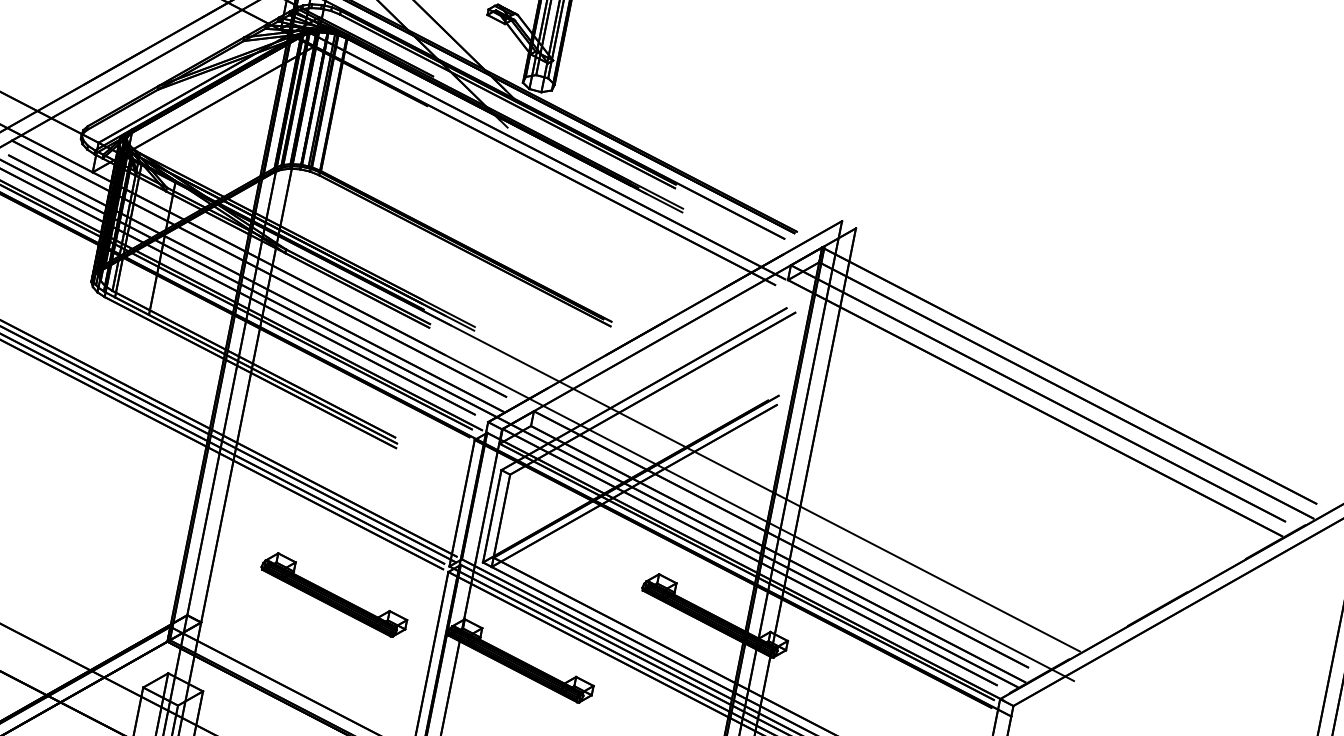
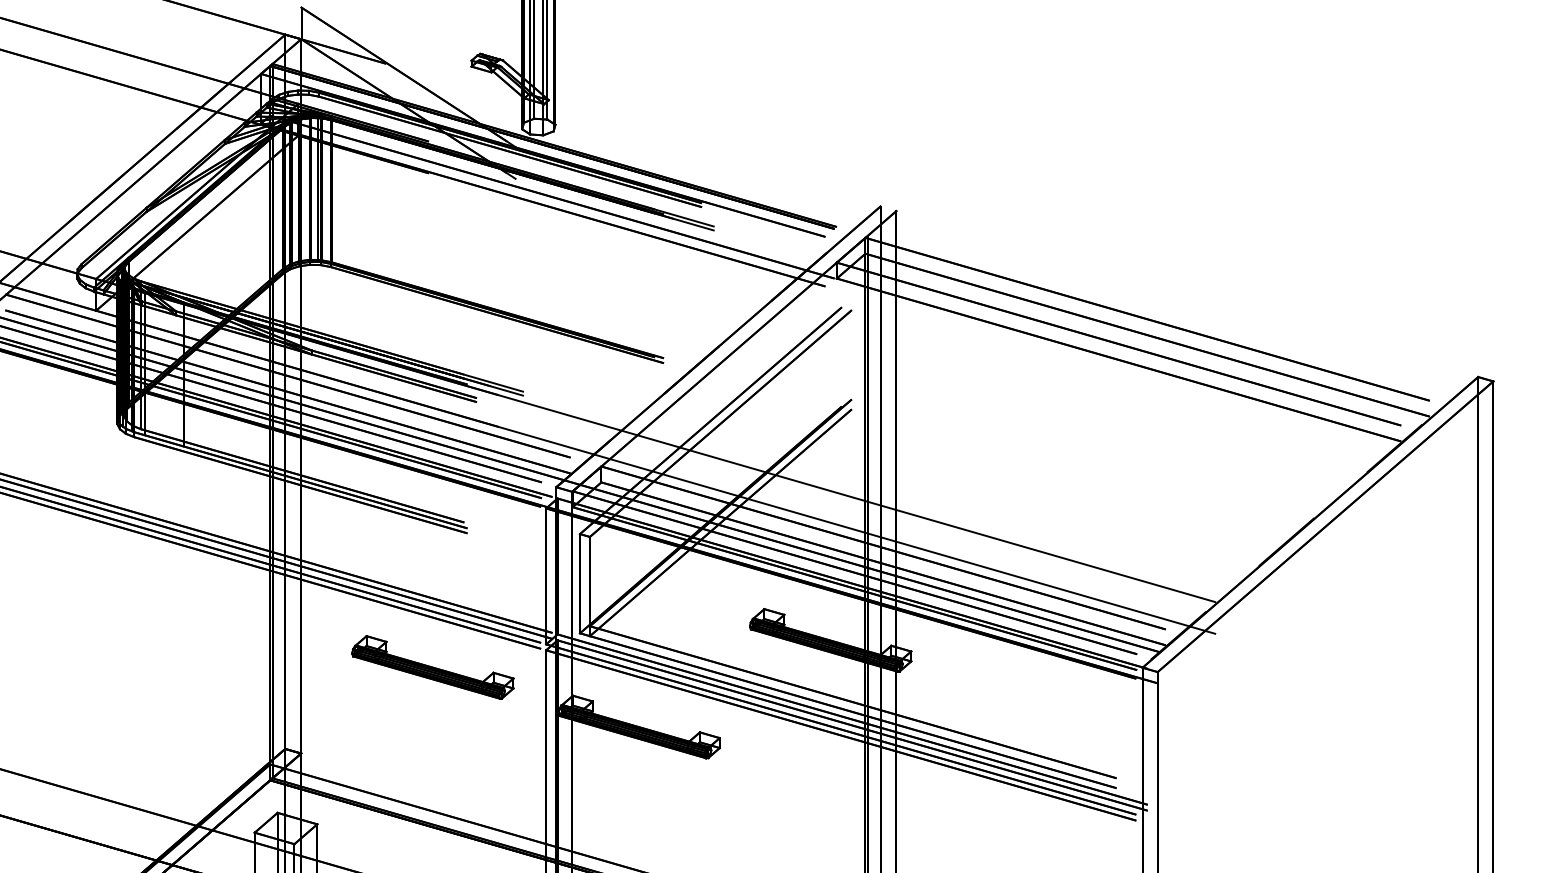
part: (333, 594) -> (432, 667), moved

